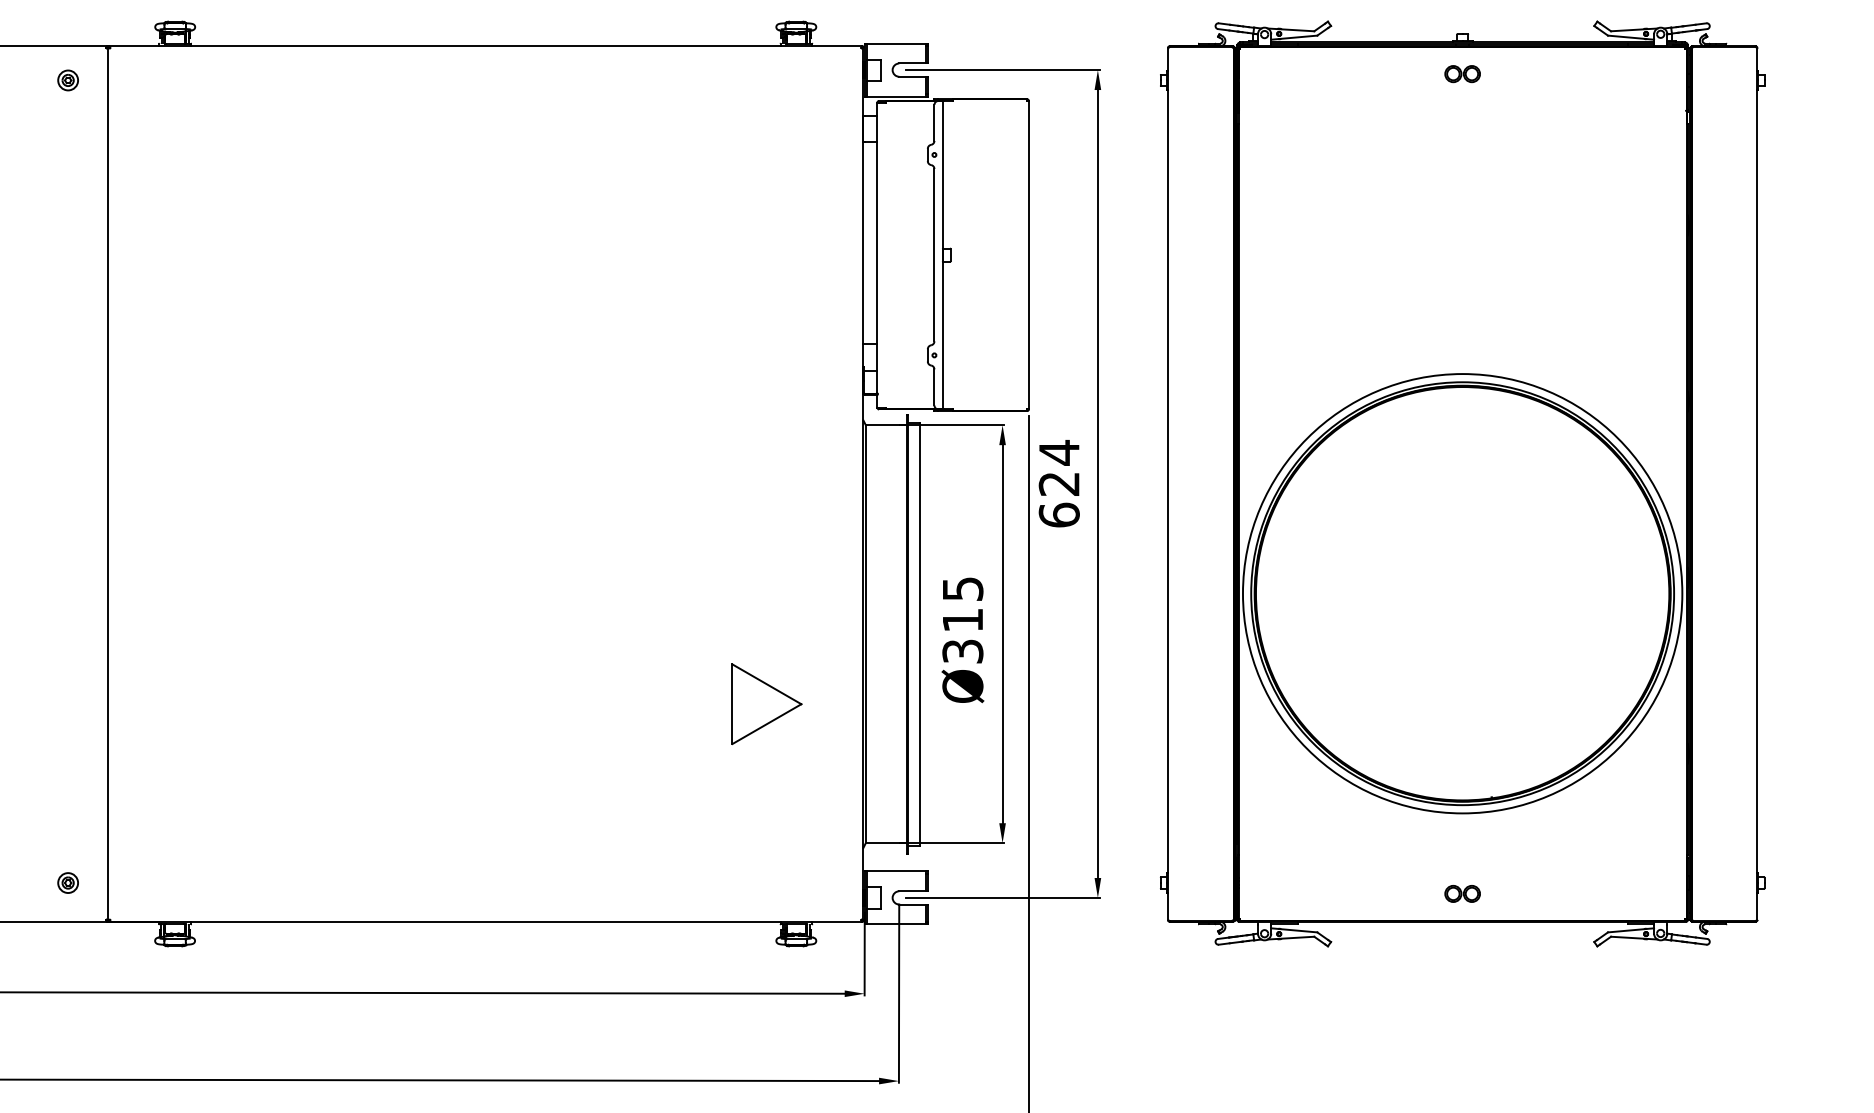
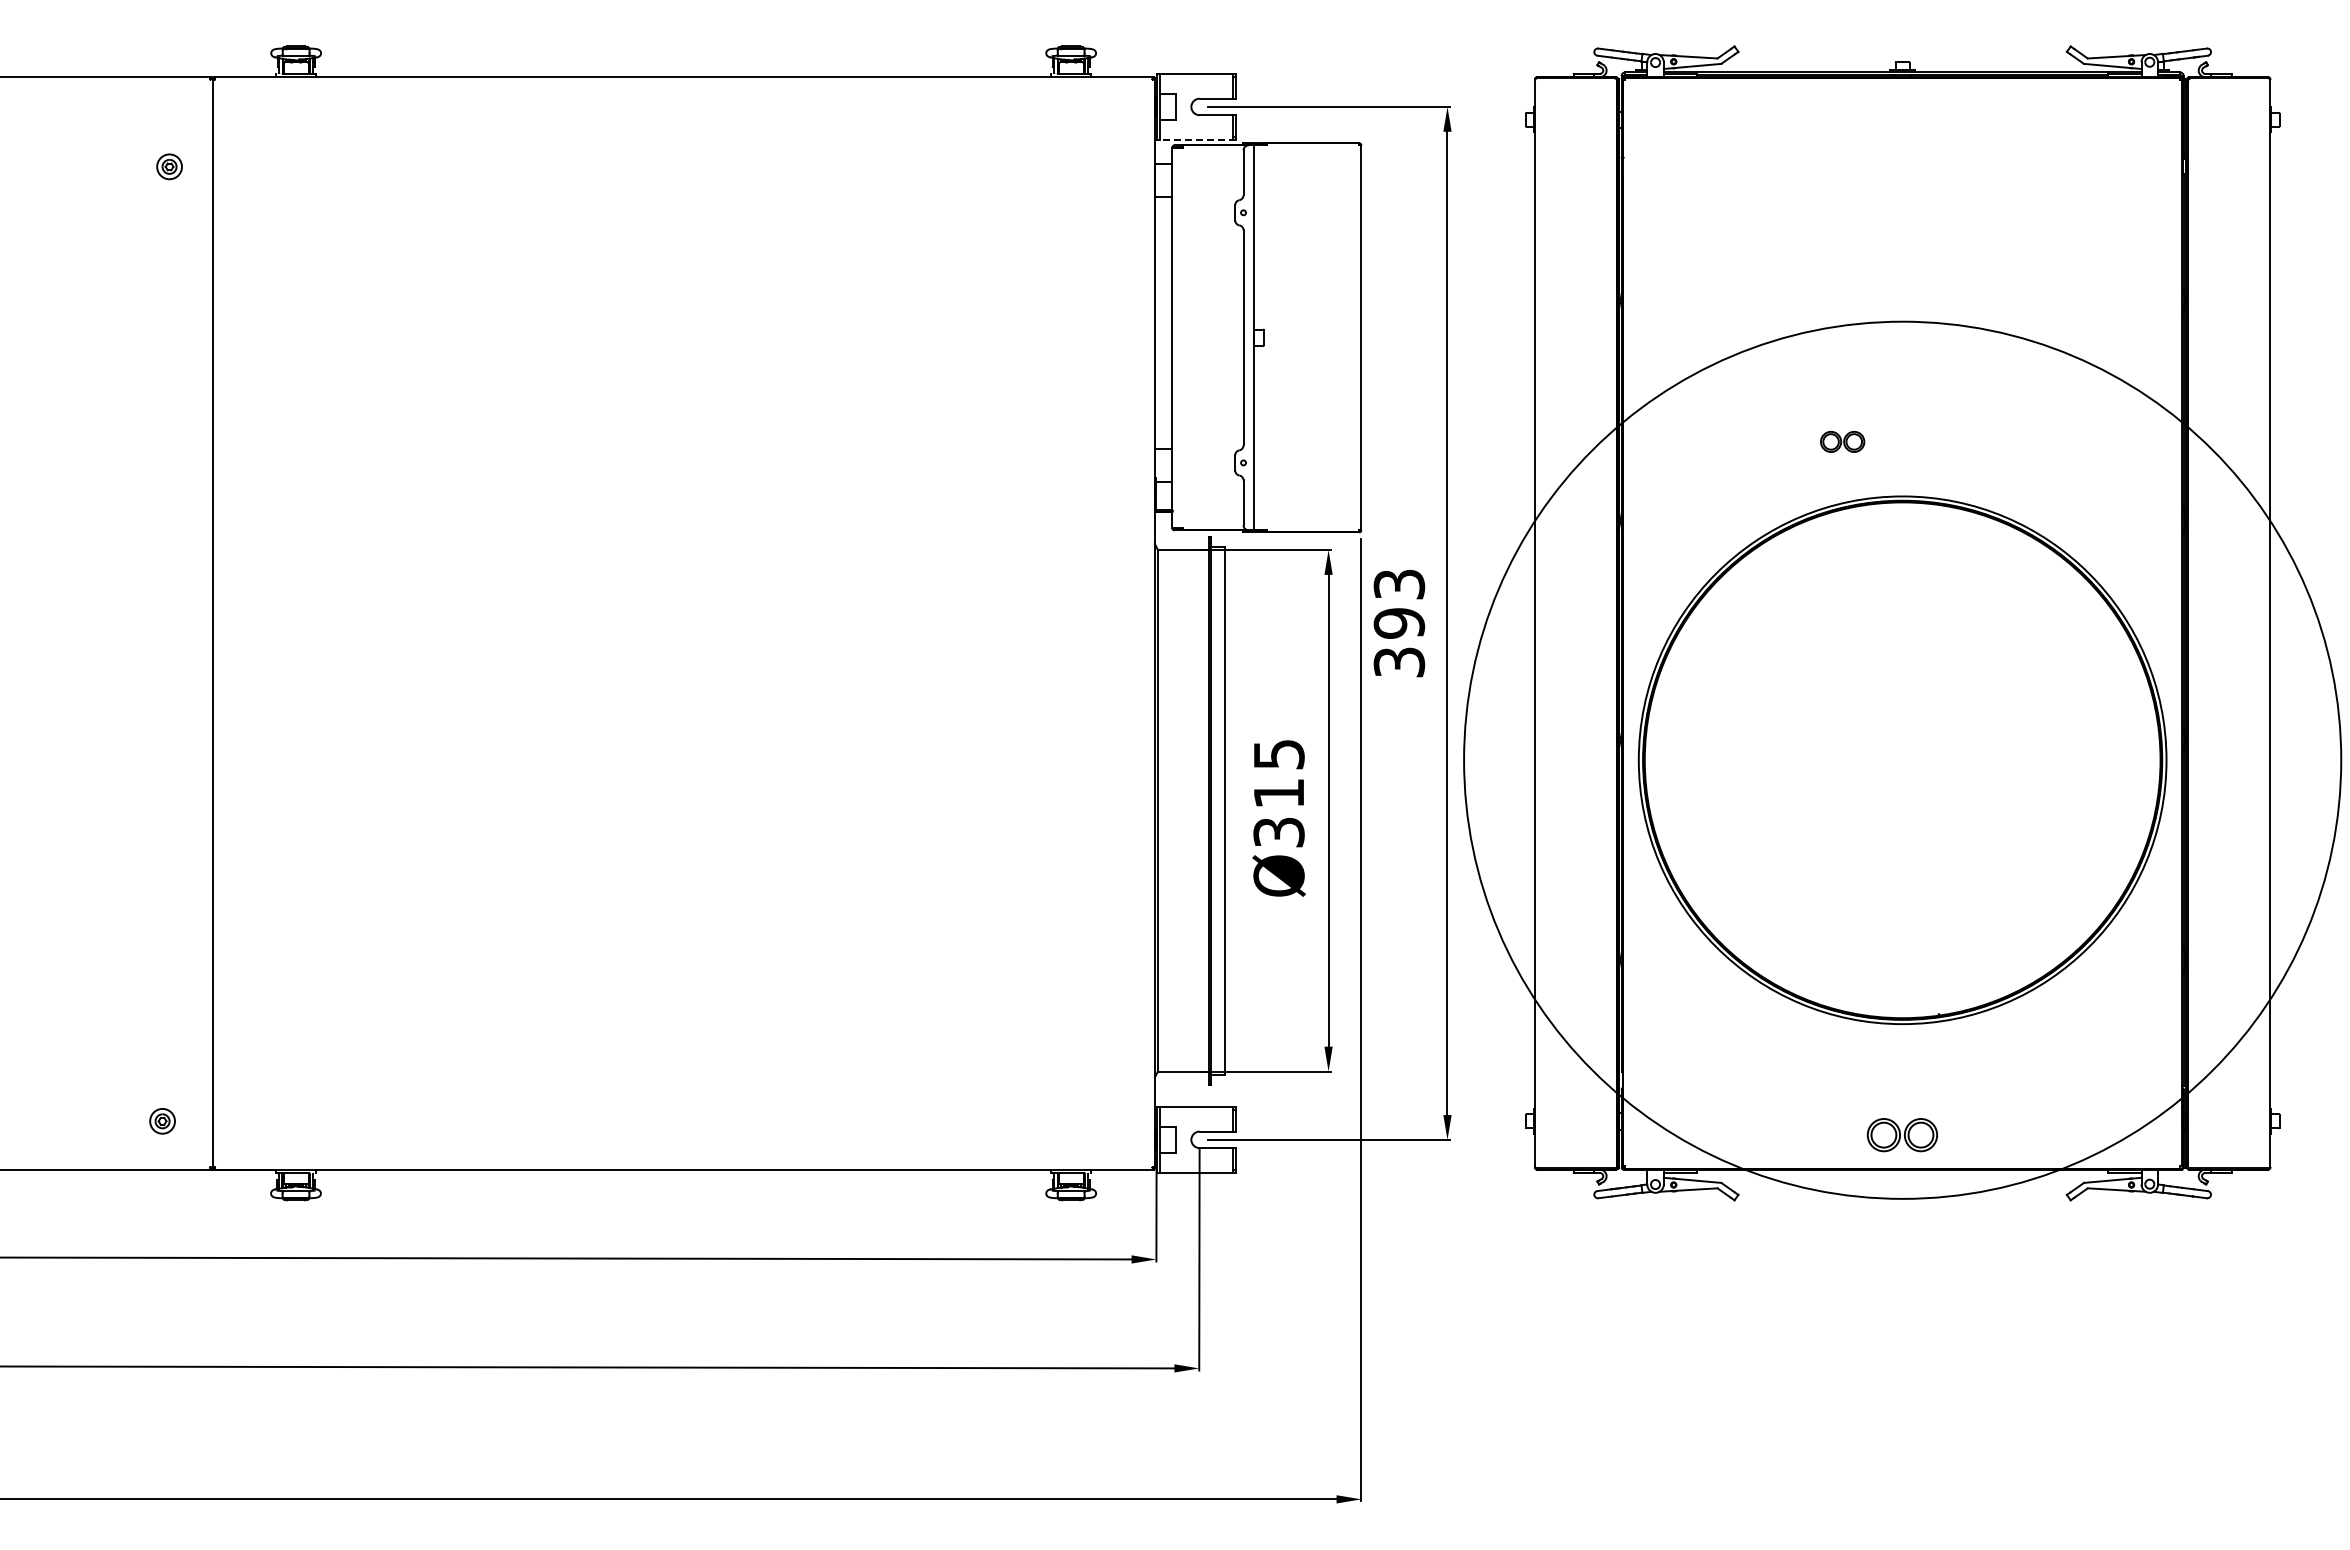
part: (1462, 73) -> (1842, 441), moved
part: (68, 80) -> (169, 166), moved
line: (896, 97) -> (1196, 140), solid -> dashed
text: (1059, 483) -> (1399, 622), 624 -> 393
circle: (1462, 593) -> (1902, 760), size x1.6
part: (766, 703) -> (1034, 897), removed
part: (1462, 893) -> (1902, 1134), size x1.6

